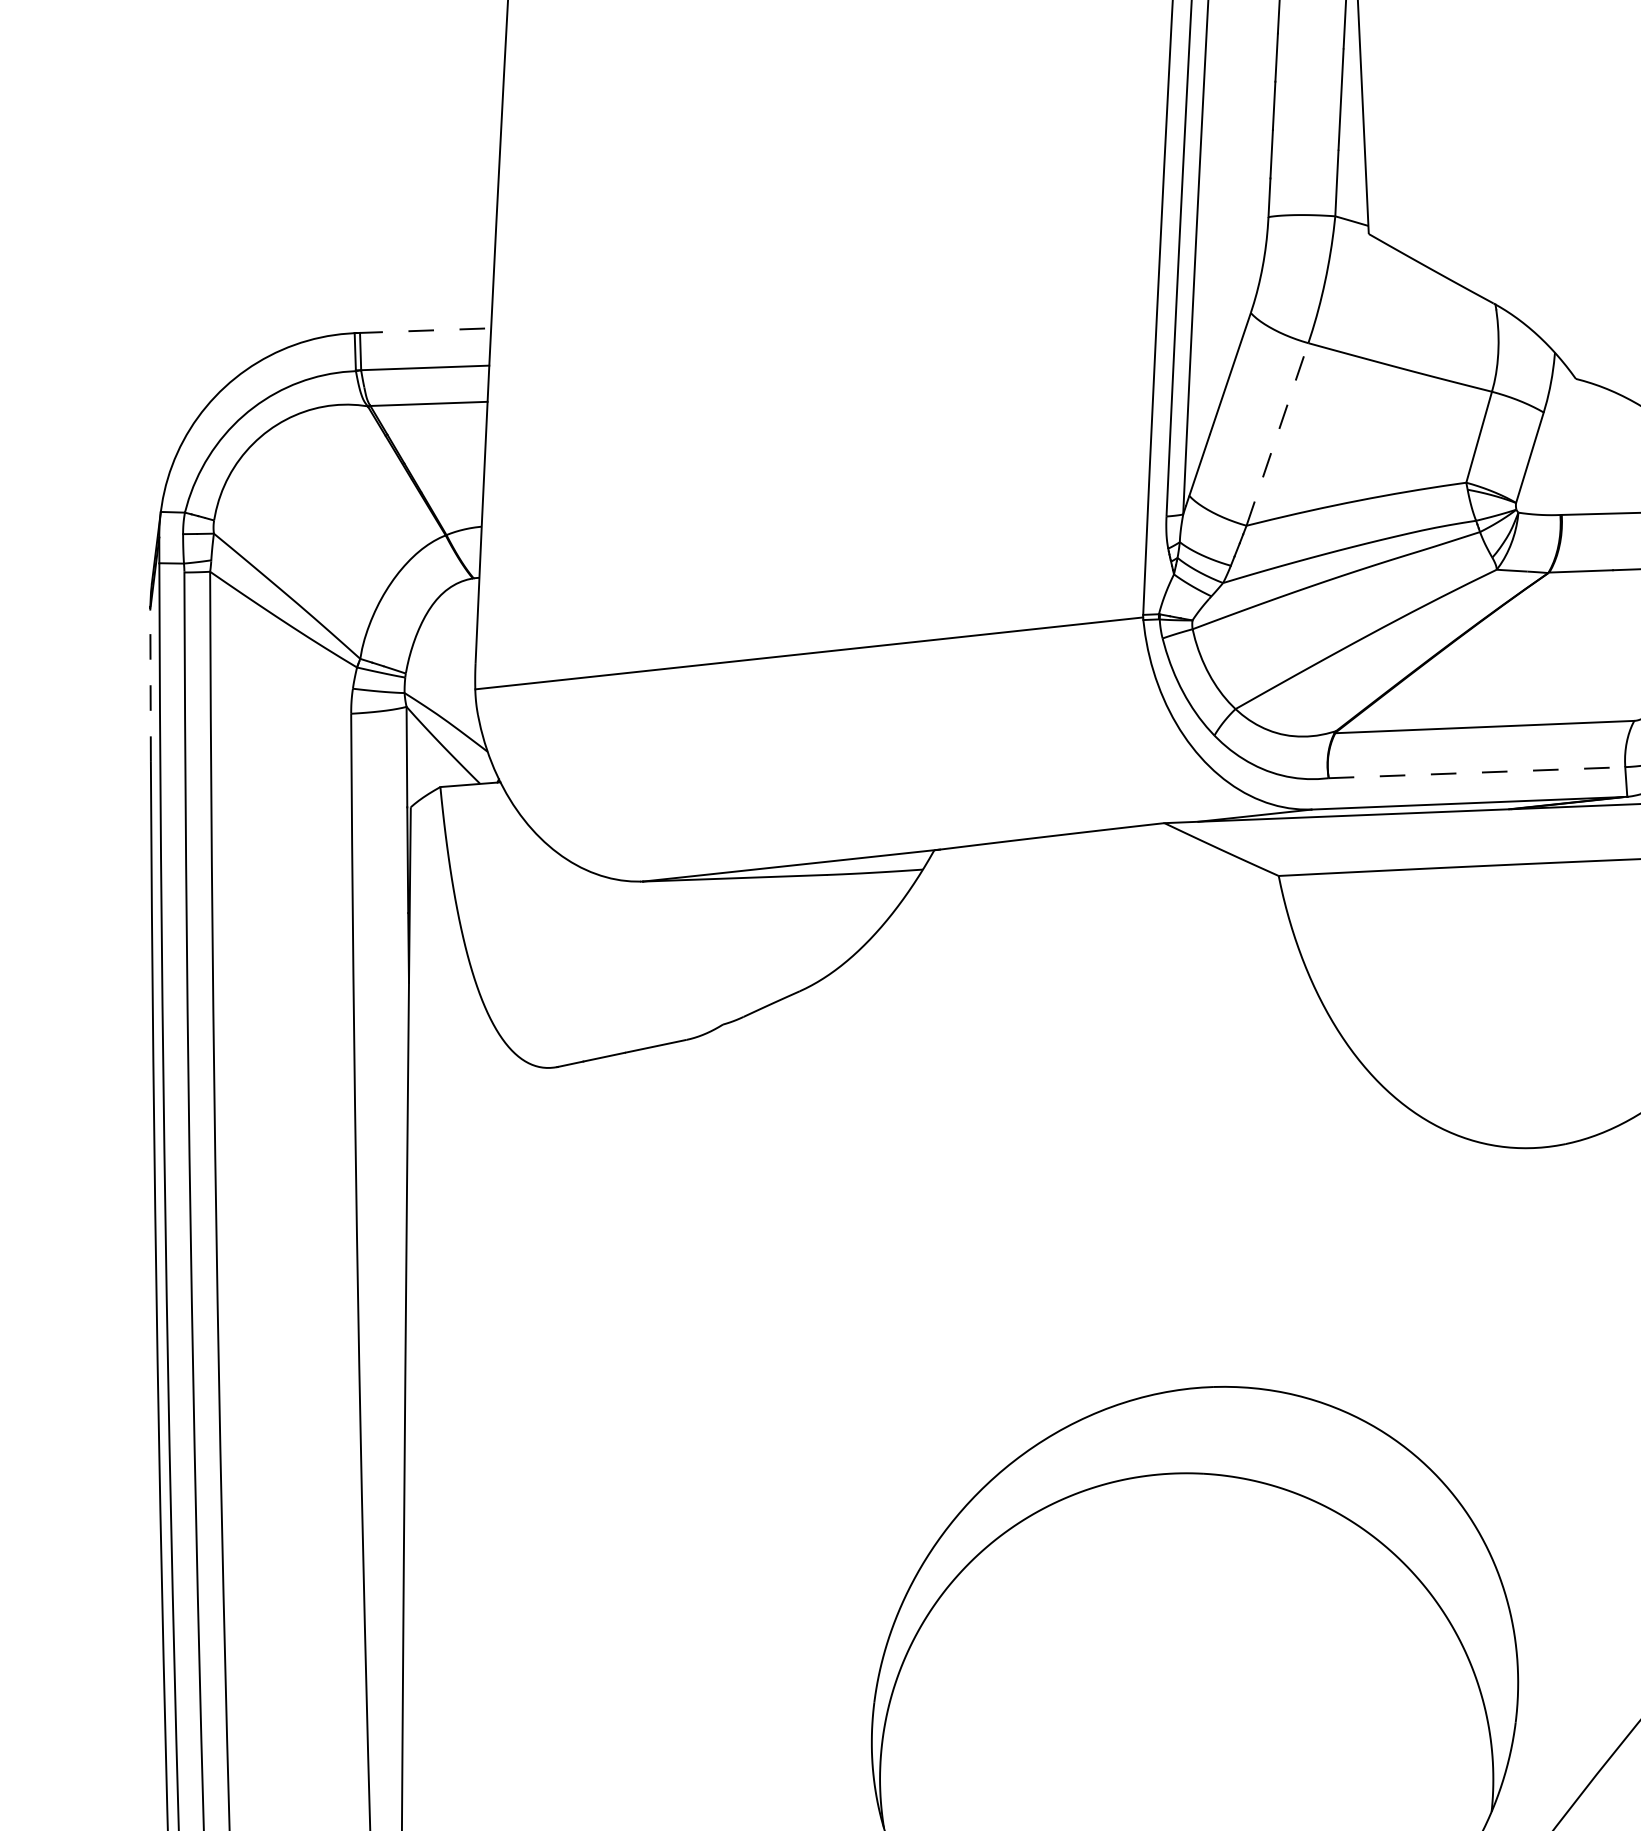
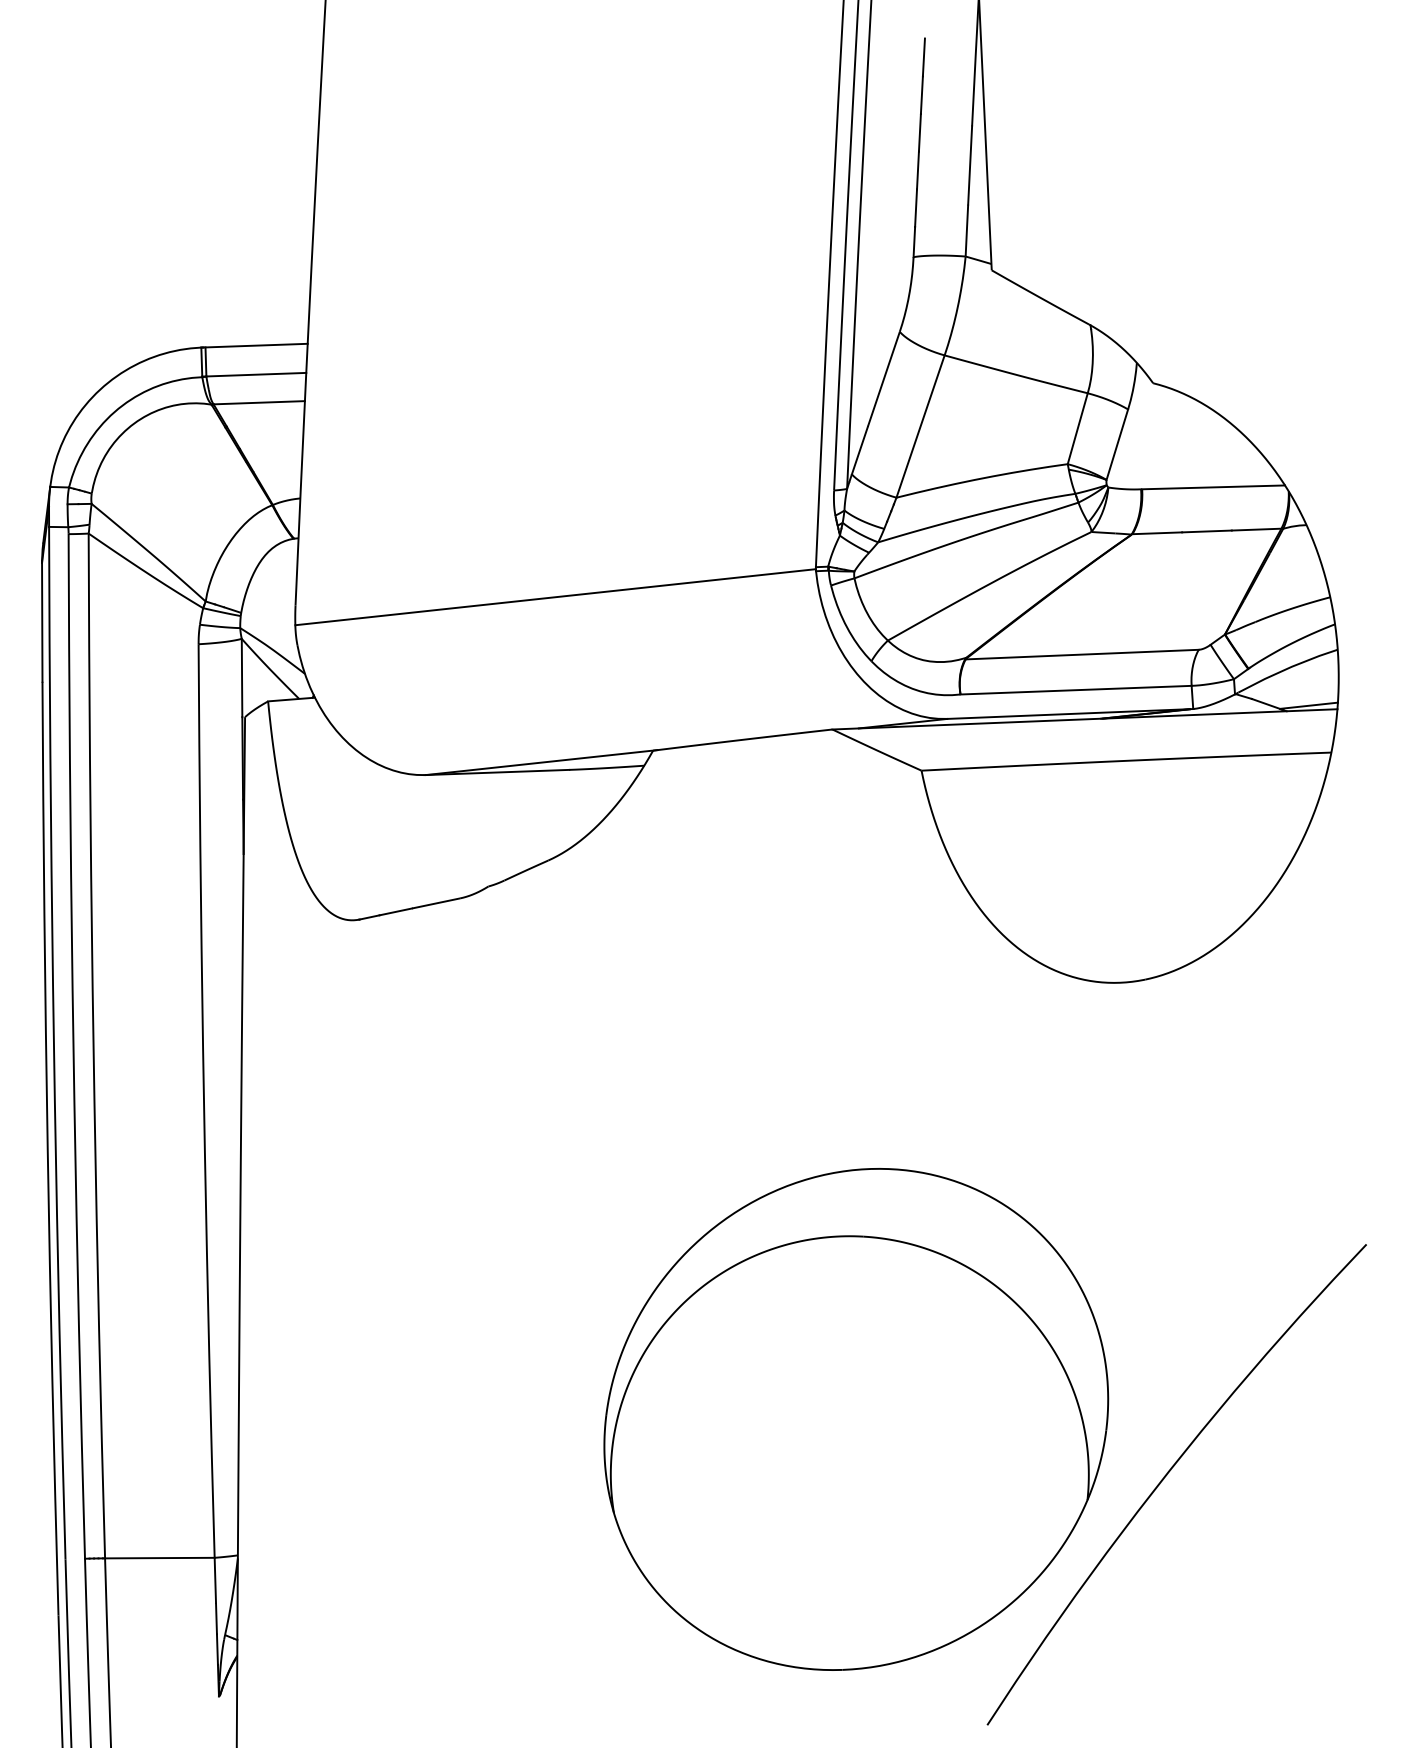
line: (425, 330) -> (256, 345), dashed -> solid
line: (1277, 434) -> (920, 426), dashed -> solid
line: (150, 684) -> (42, 621), dashed -> solid
line: (1477, 773) -> (1076, 690), dashed -> solid

